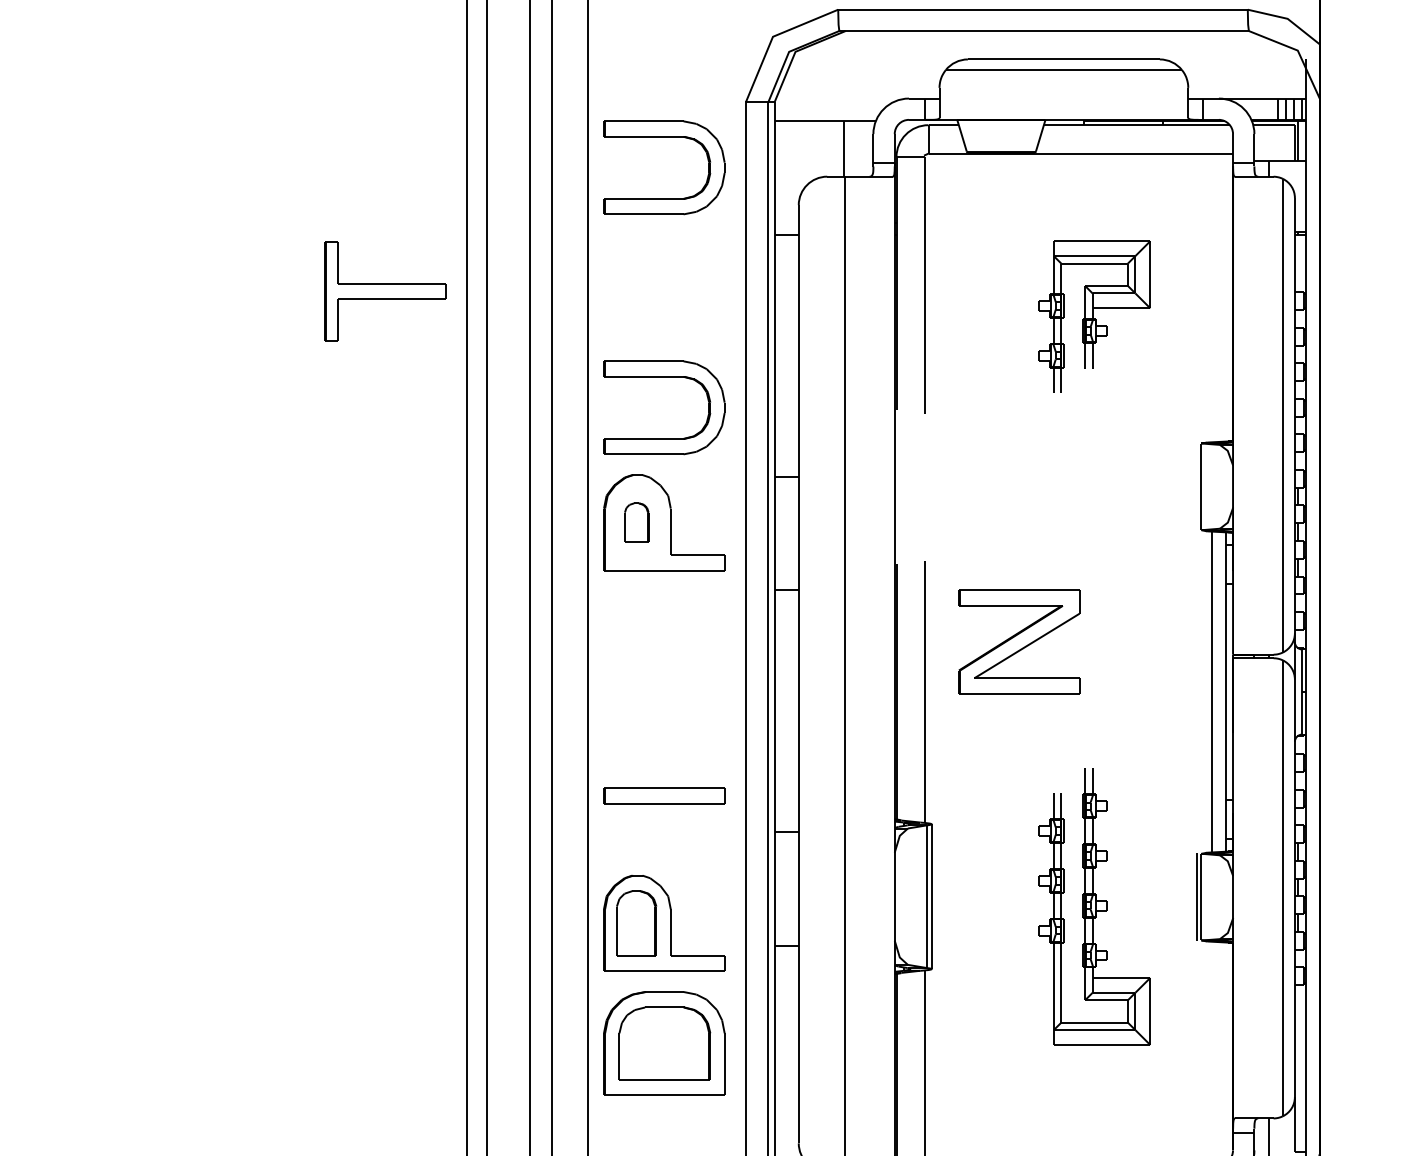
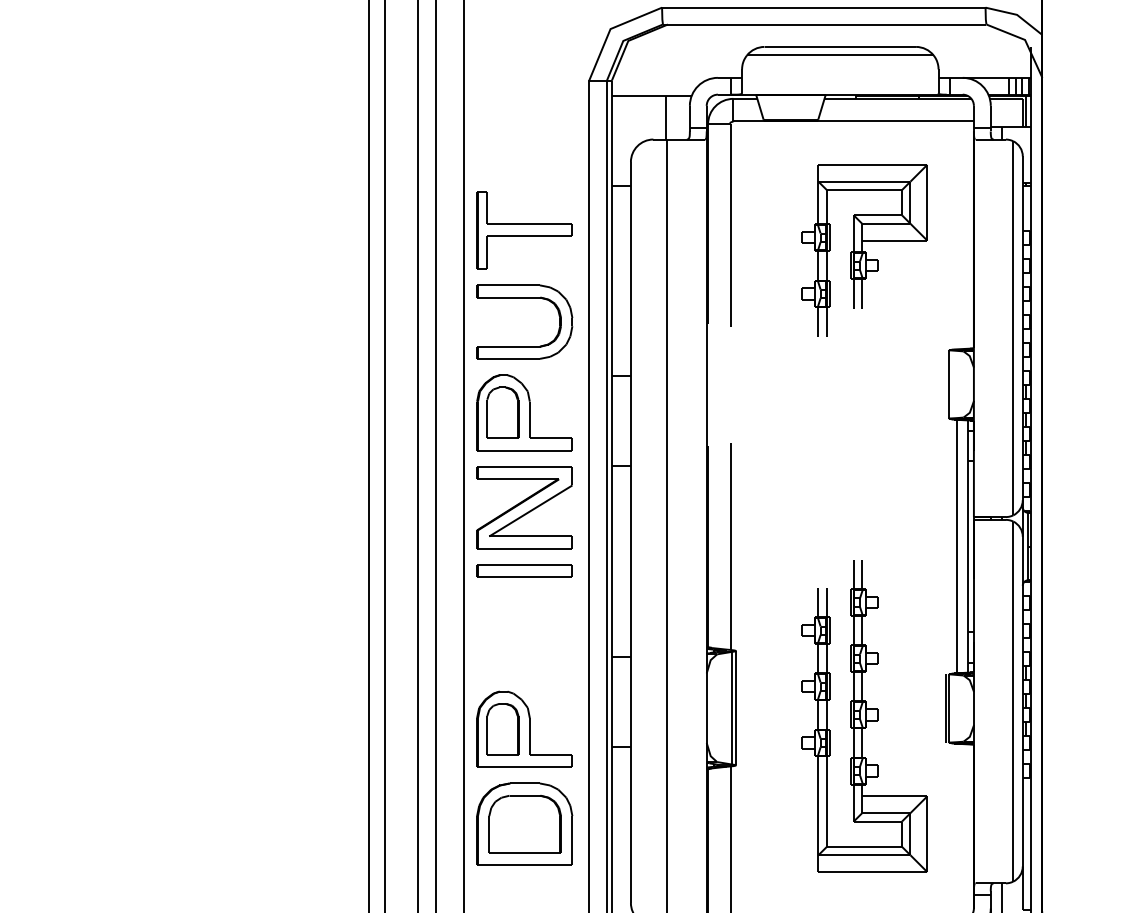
part: (664, 137) -> (524, 108), removed
part: (385, 291) -> (524, 230), moved
part: (1094, 316) -> (864, 249), size x1.43
part: (636, 522) -> (502, 412), size x1.67
part: (1019, 641) -> (524, 507), moved
part: (664, 795) -> (524, 570), moved
part: (1094, 906) -> (864, 715), size x1.43

